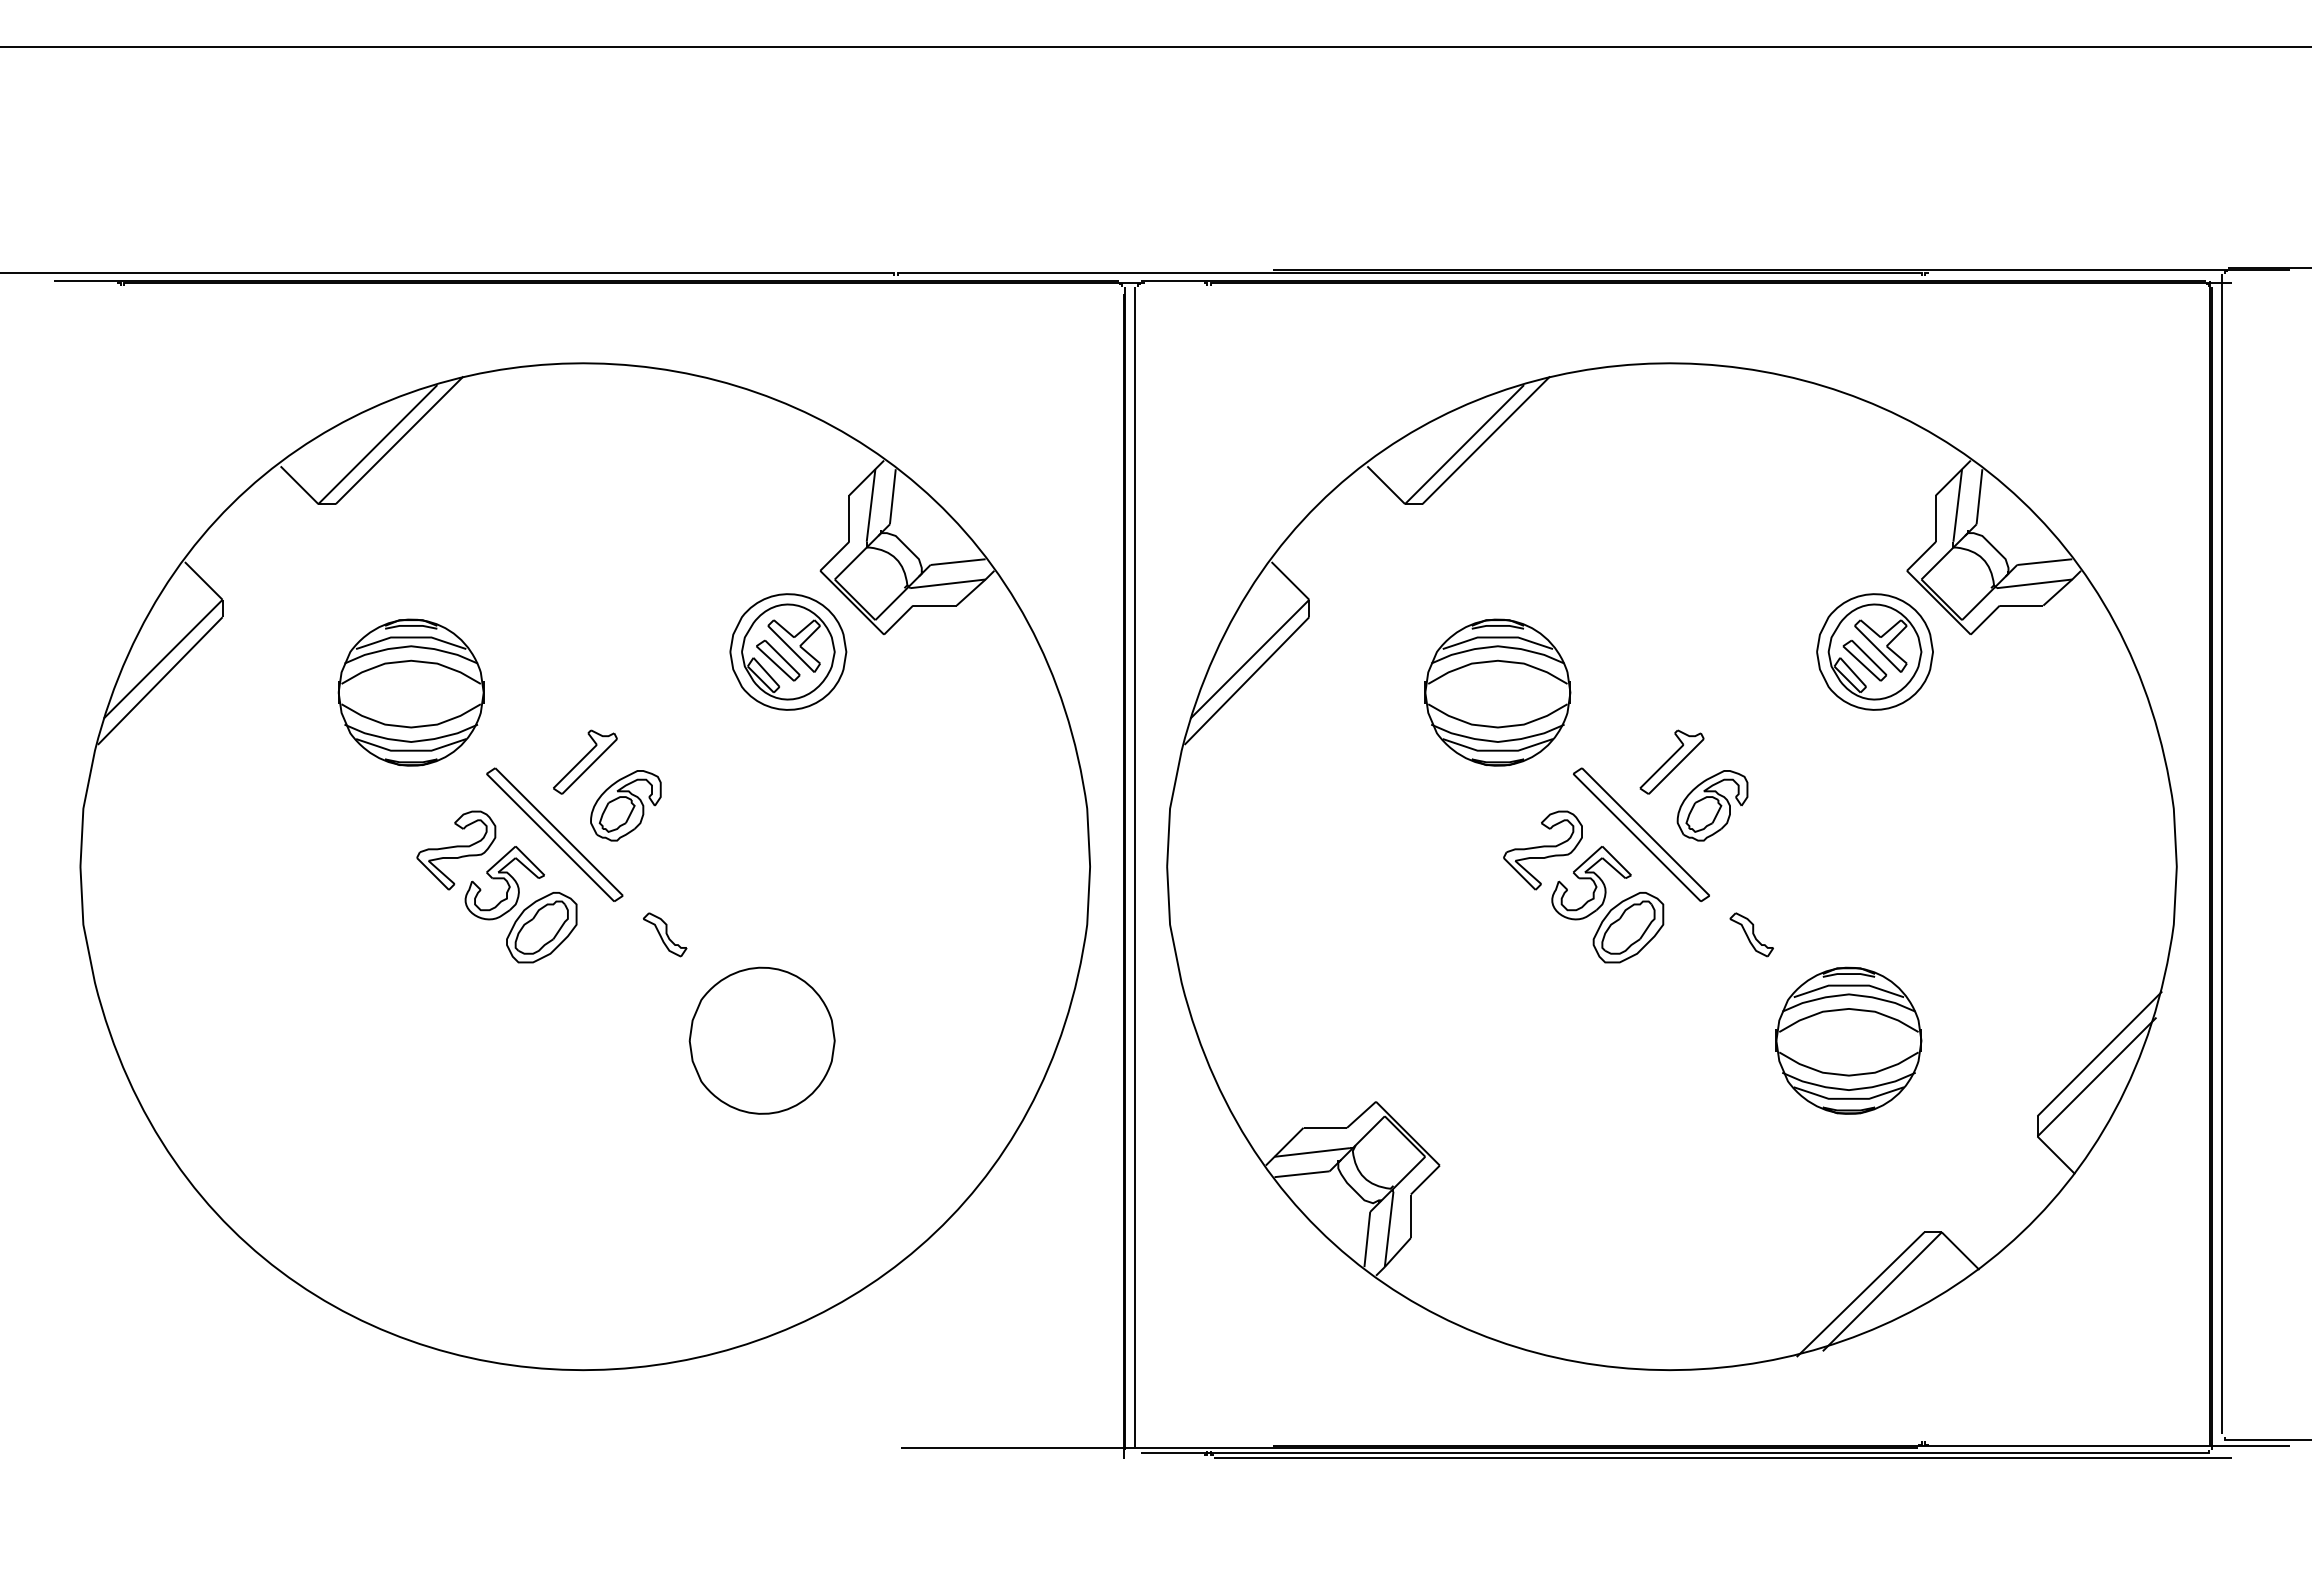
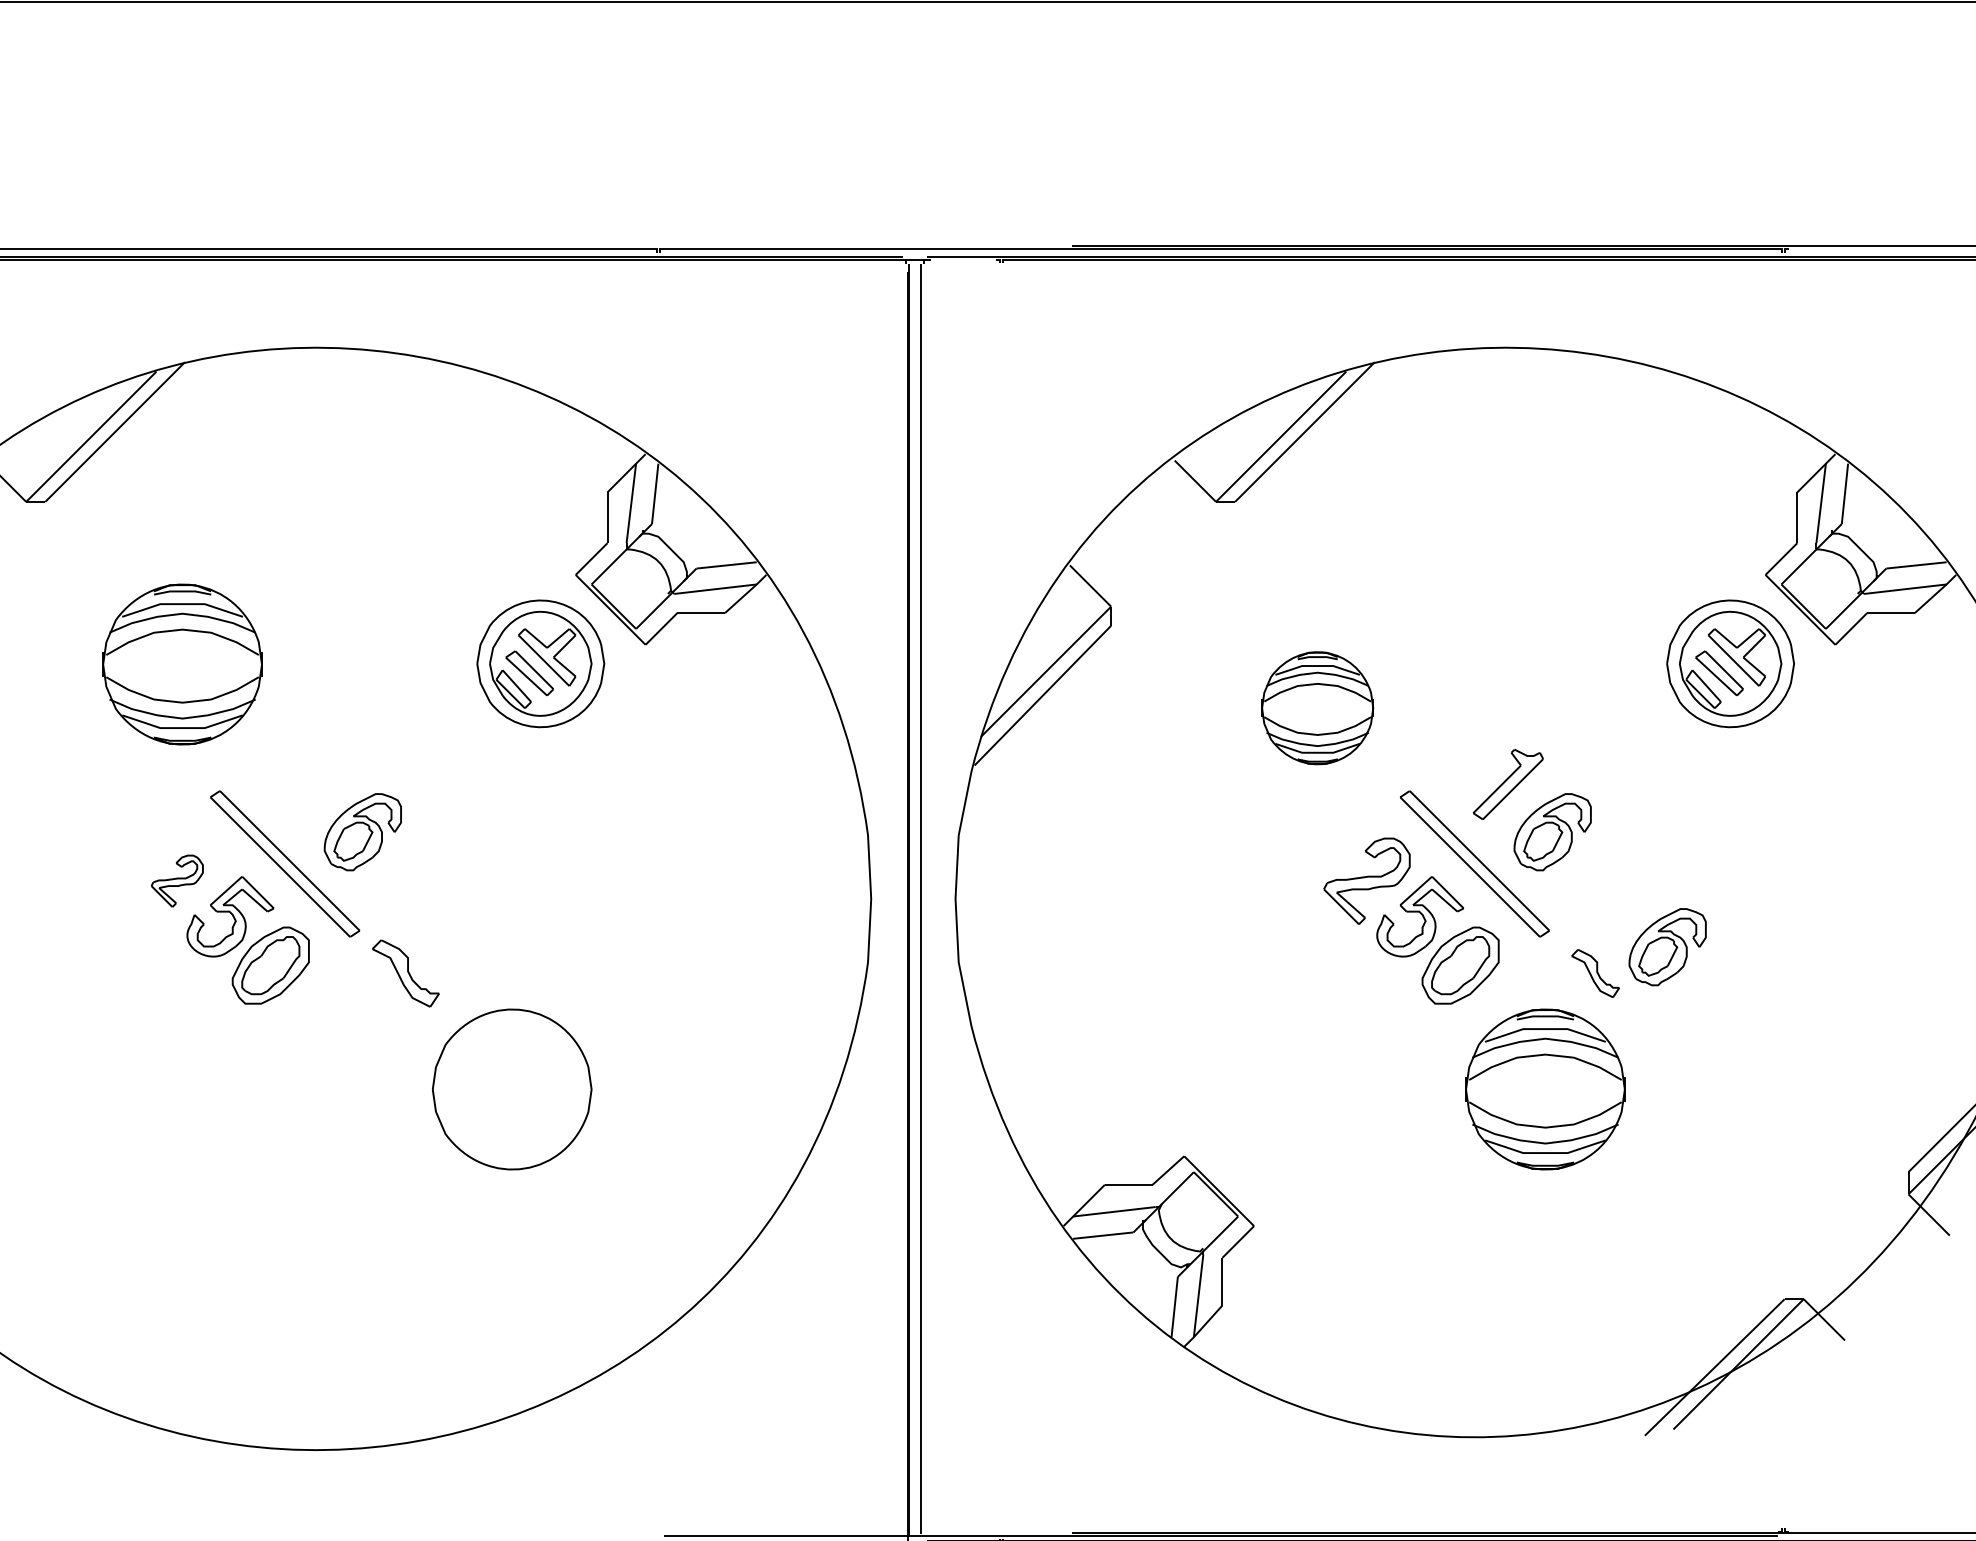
part: (410, 692) -> (181, 664), moved
part: (1497, 692) -> (1317, 708), size x0.7
part: (585, 761) -> (318, 783), removed
part: (456, 850) -> (177, 881), size x0.6
part: (1817, 910) -> (1667, 946), added
part: (664, 934) -> (405, 973), size x1.4
part: (1848, 1040) -> (1544, 1089), moved

